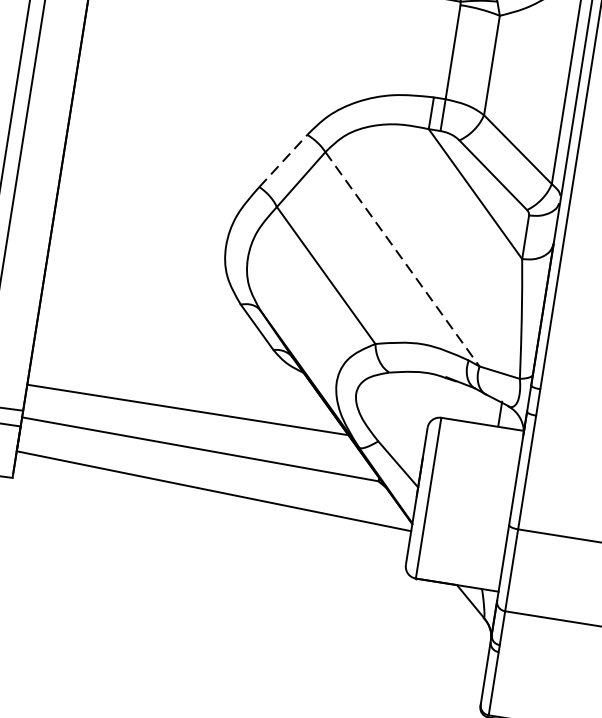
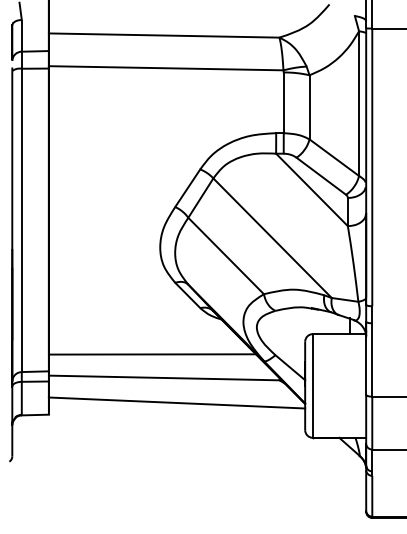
line: (282, 161) -> (187, 188), dashed -> solid
line: (402, 259) -> (272, 238), dashed -> solid

